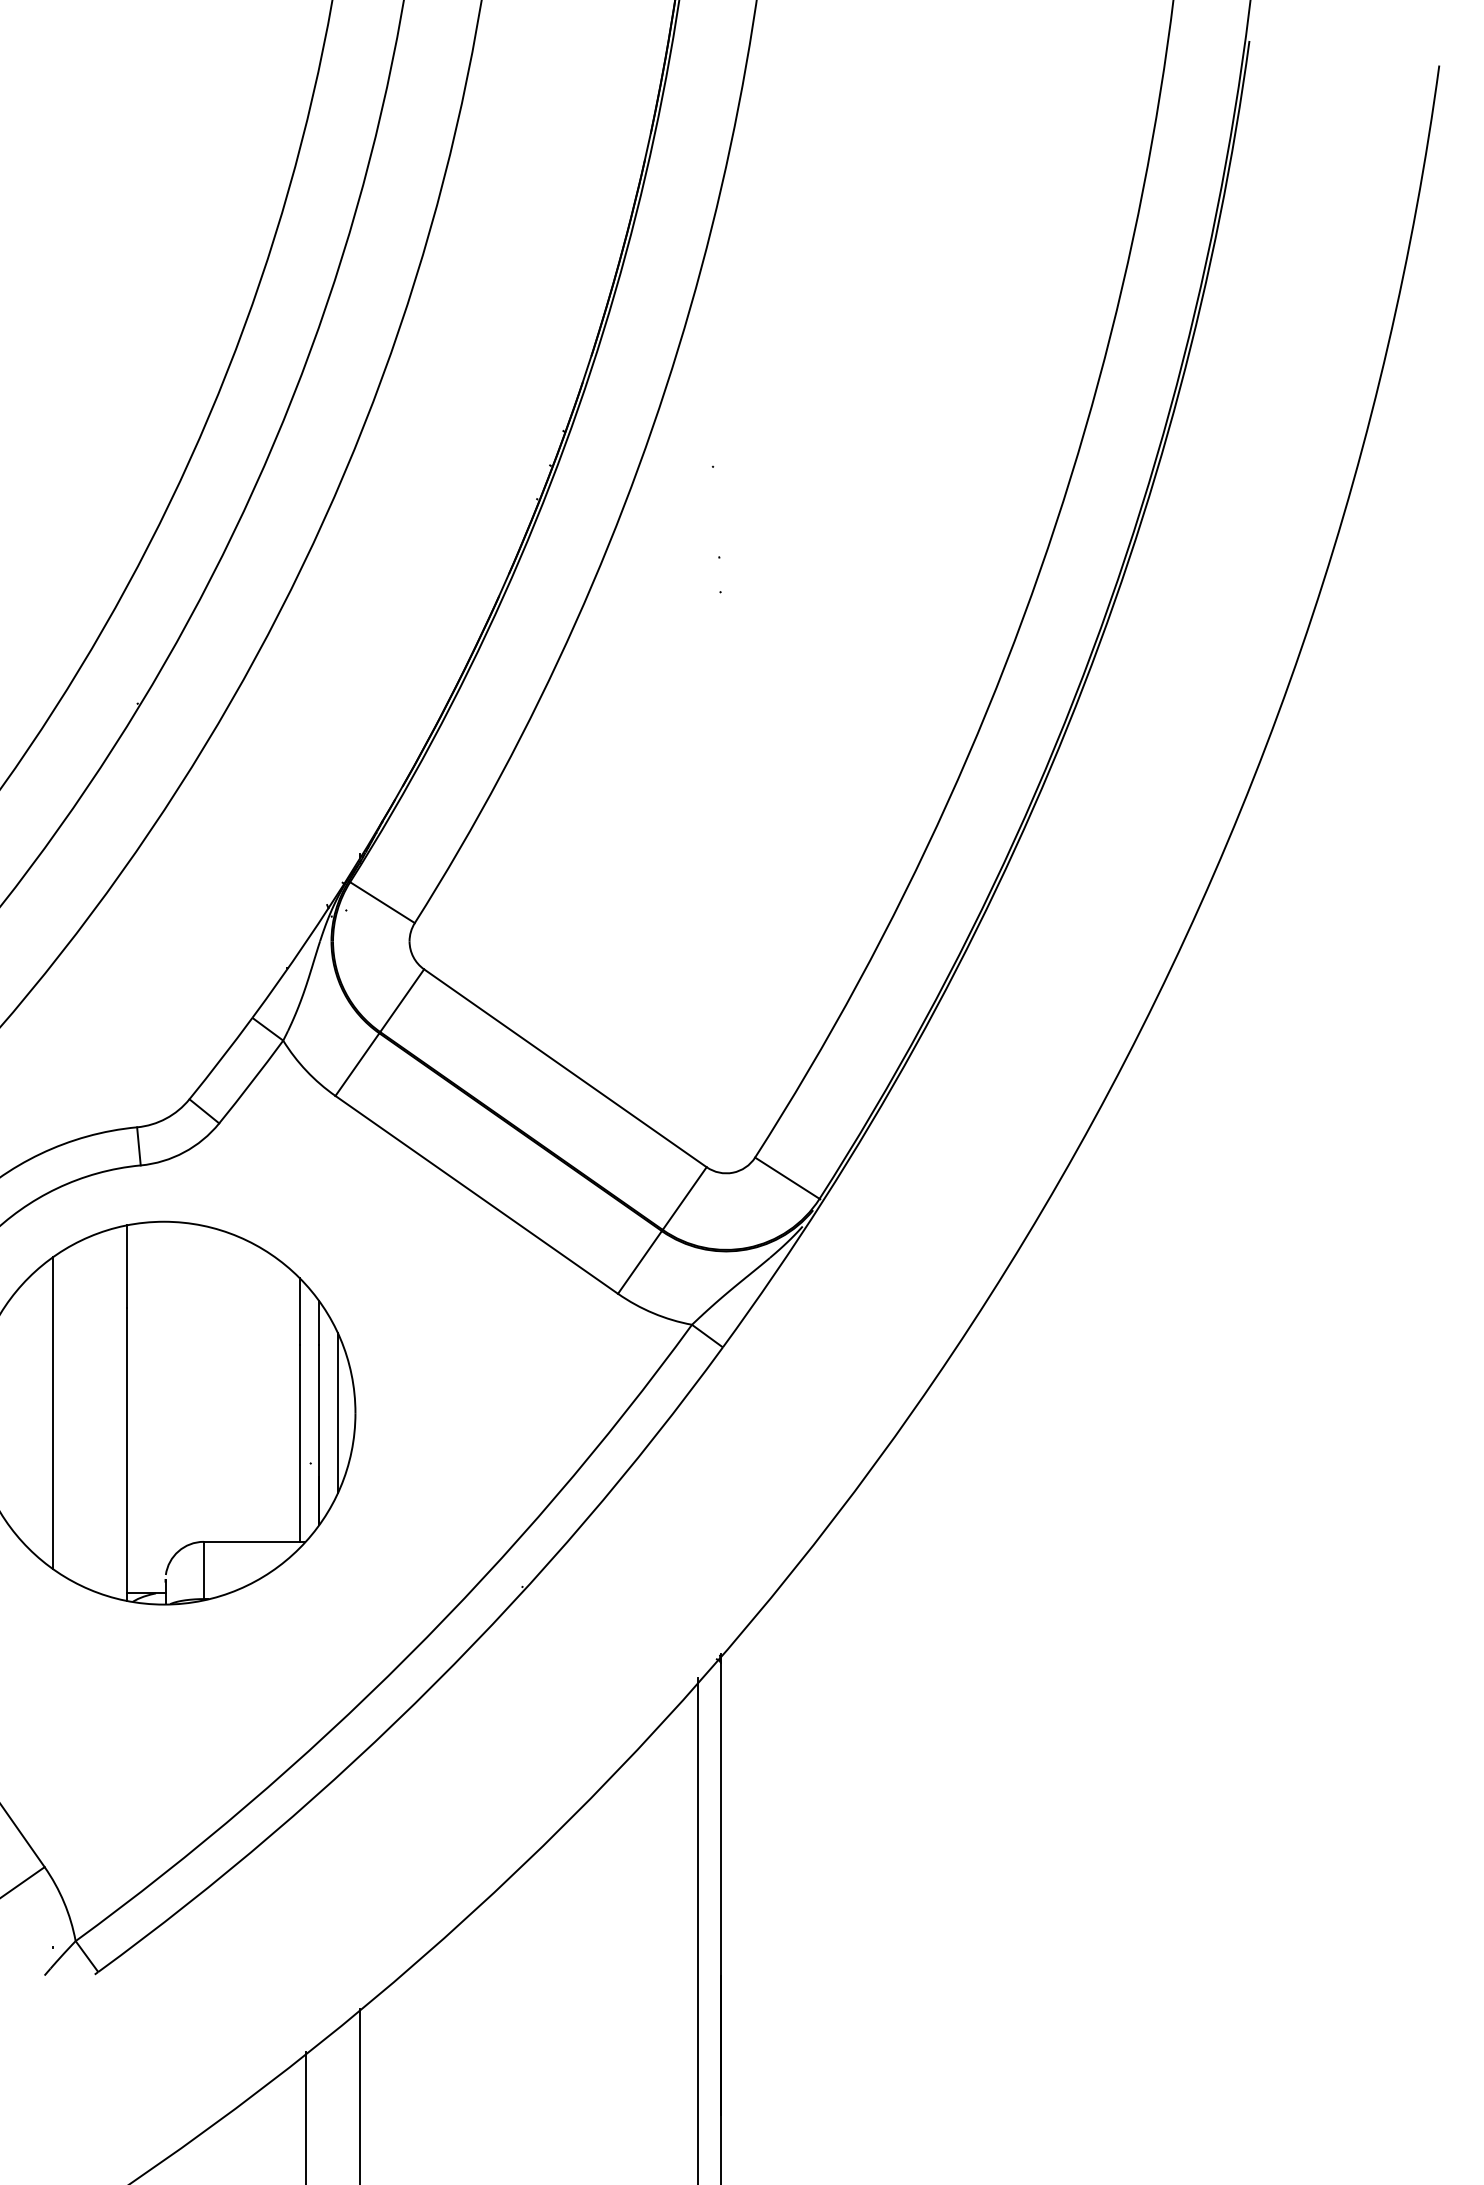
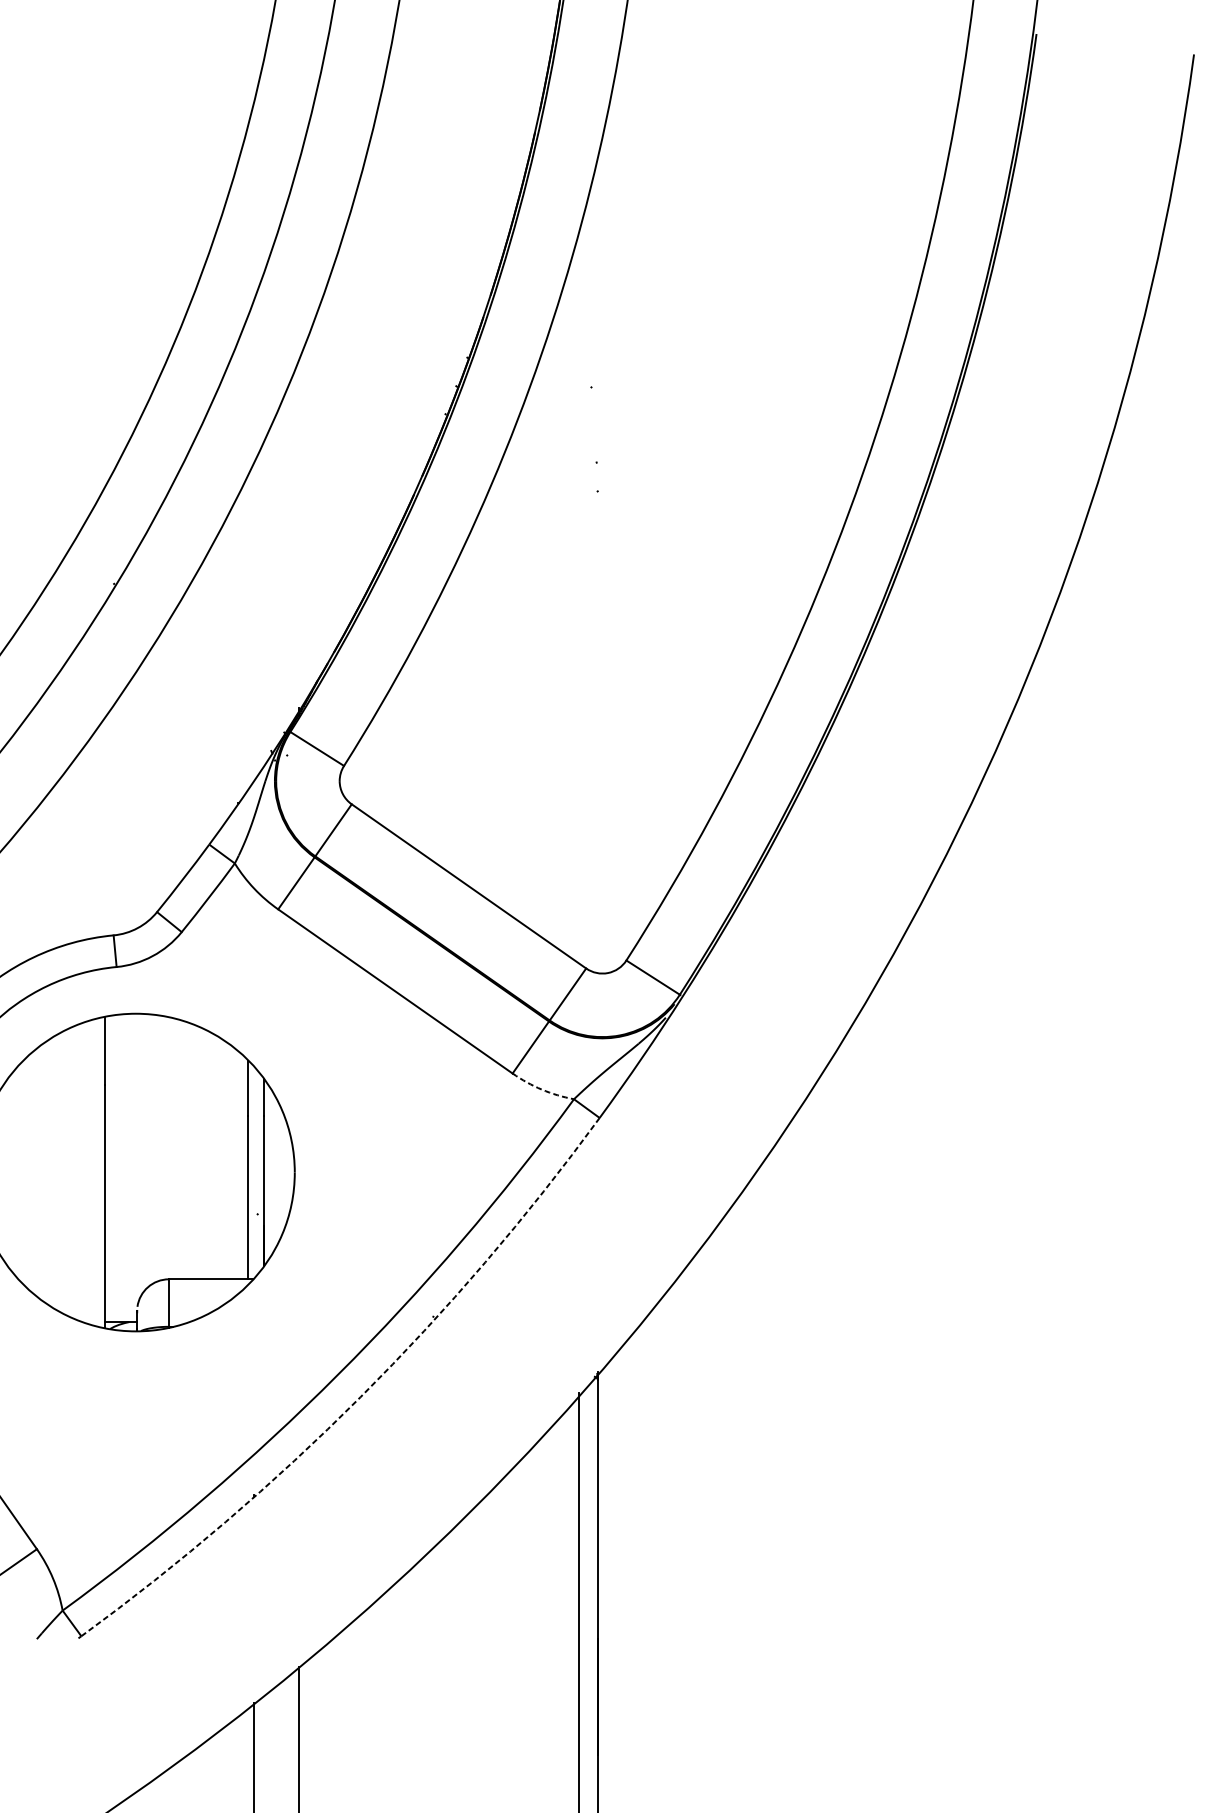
arc: (653, 1313) -> (542, 1089), solid -> dashed
line: (53, 1413) -> (44, 1172), removed
line: (337, 1413) -> (279, 1172), removed
arc: (434, 1683) -> (360, 1396), solid -> dashed

